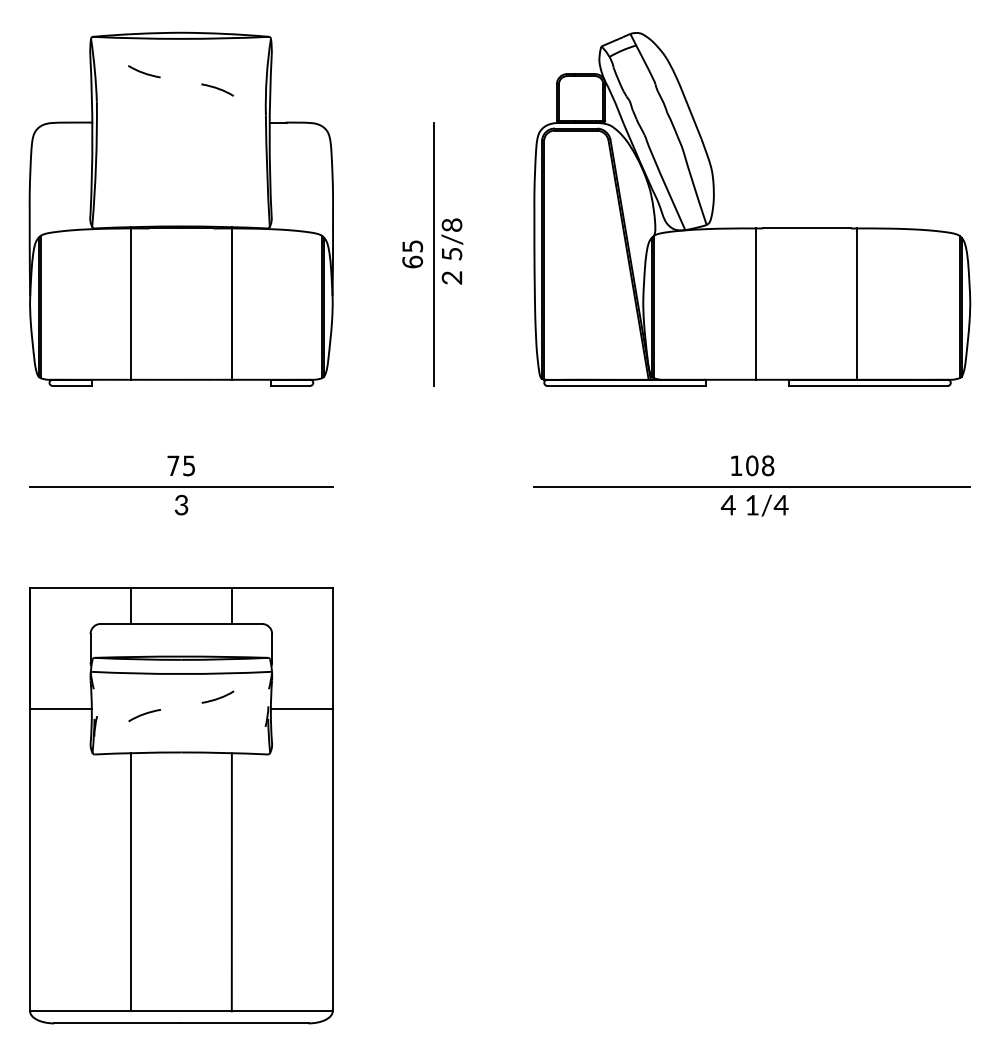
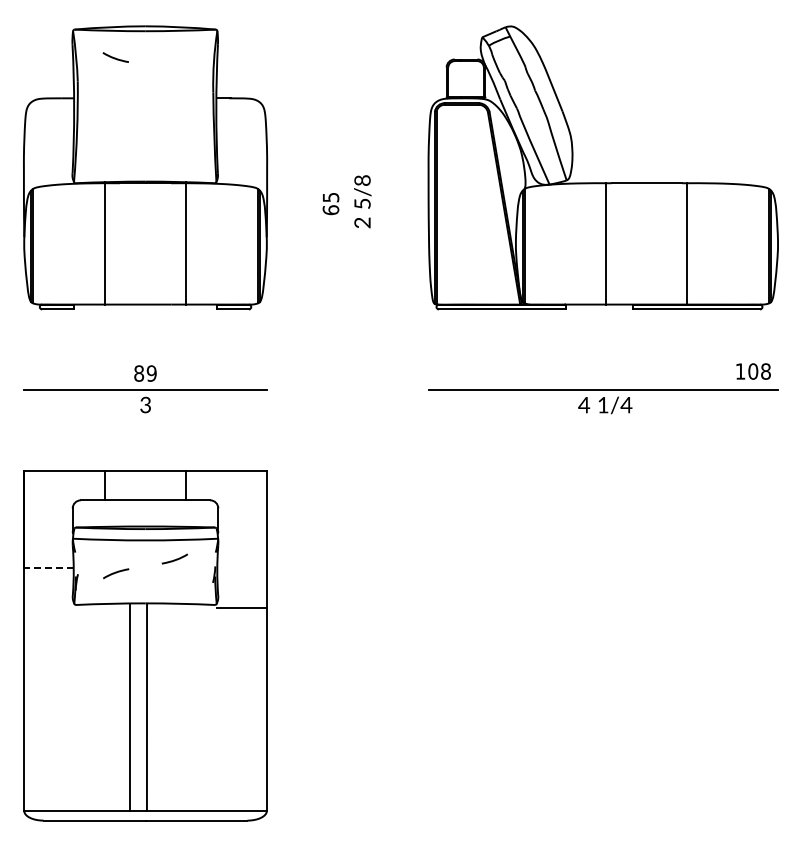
curve: (217, 89) -> (174, 71), removed
line: (433, 253) -> (347, 203), removed
text: (181, 465) -> (145, 373), 75 -> 89
text: (752, 465) -> (753, 371), moved
line: (60, 708) -> (48, 568), solid -> dashed
line: (301, 708) -> (241, 608), moved
line: (131, 881) -> (130, 706), moved
line: (231, 881) -> (146, 706), moved

